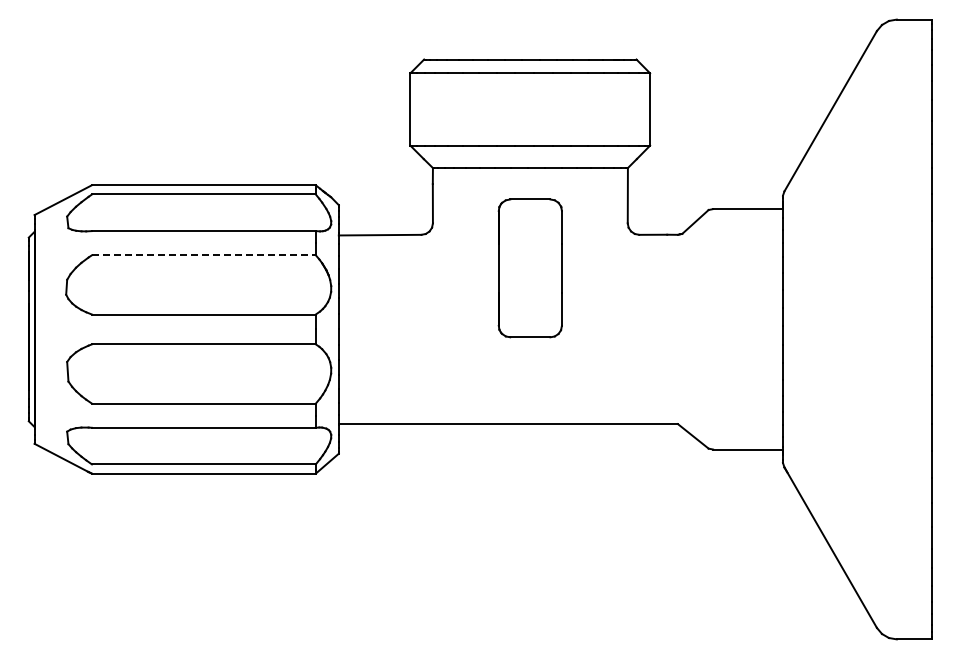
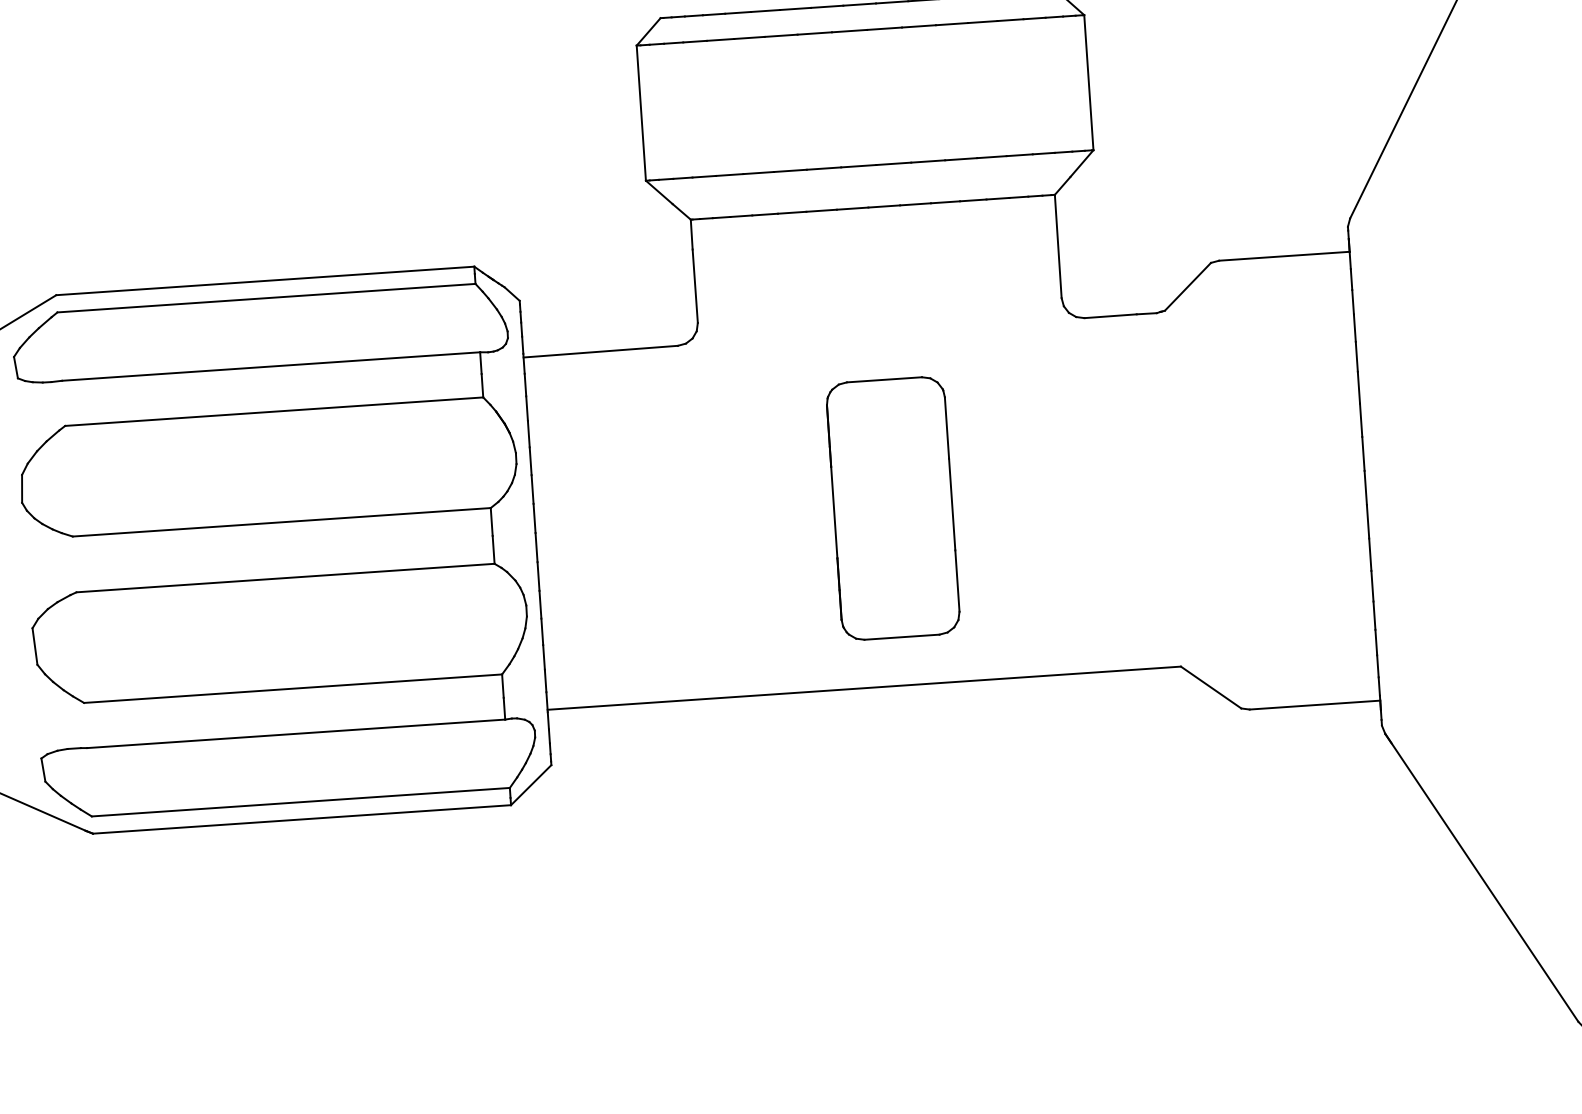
line: (203, 255) -> (273, 412), dashed -> solid
part: (529, 268) -> (891, 508), moved

